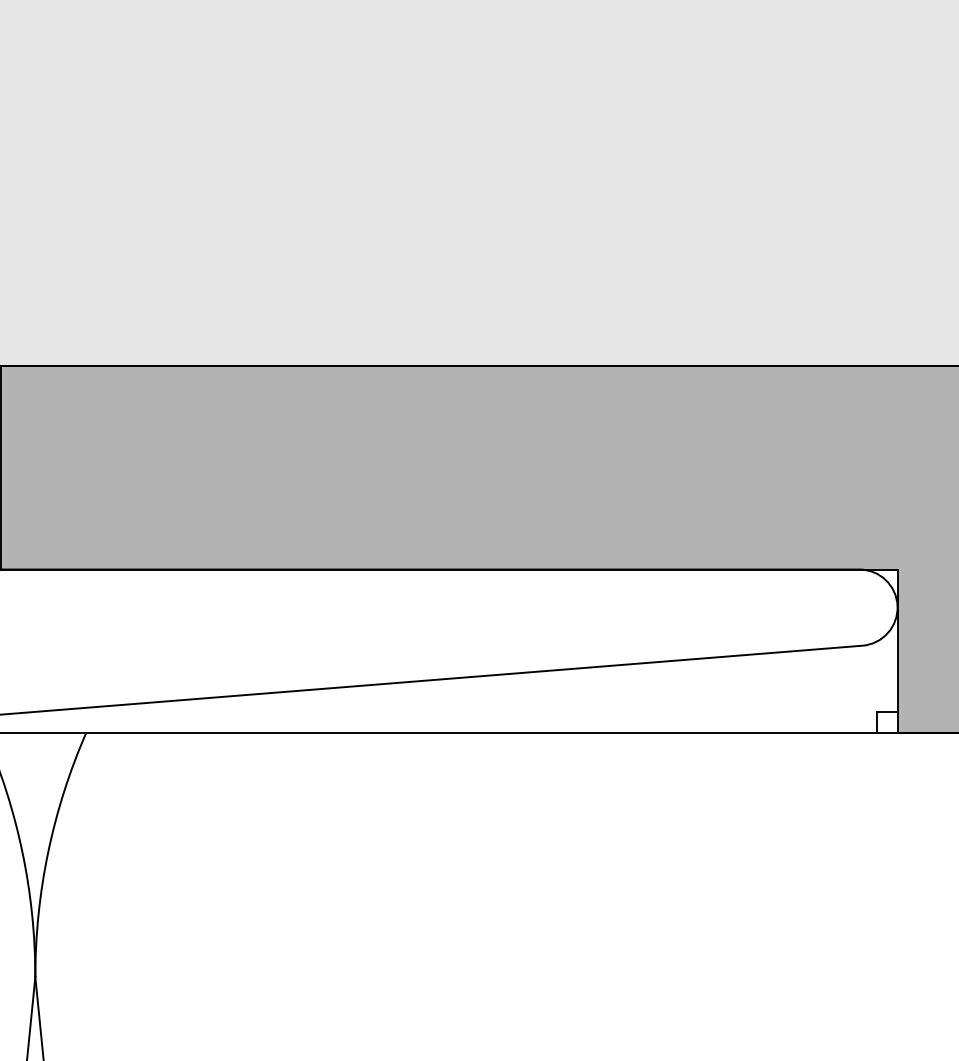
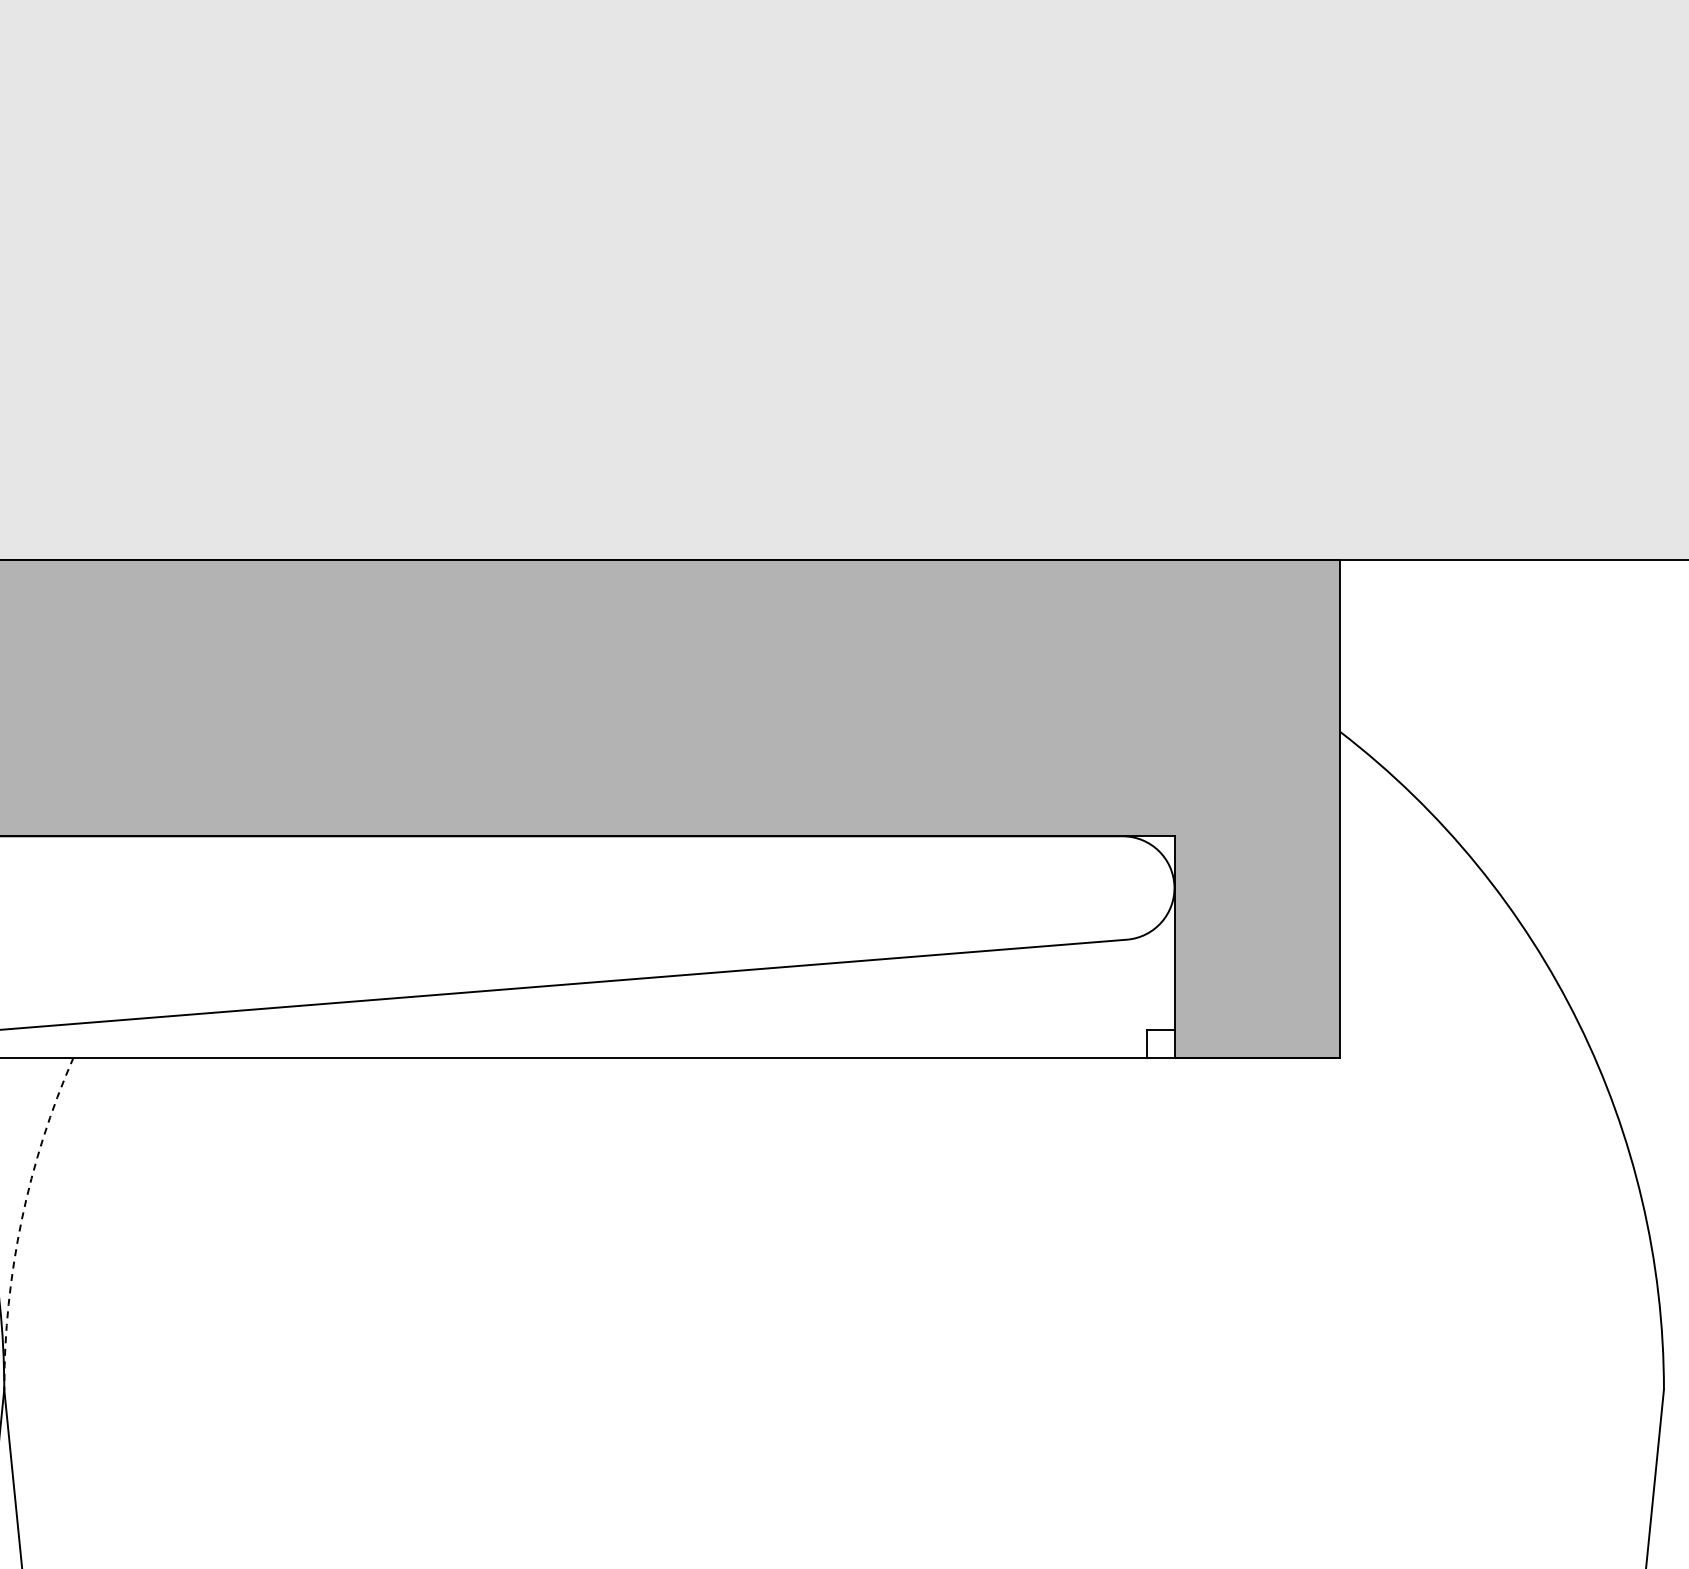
arc: (48, 852) -> (21, 1220), solid -> dashed

